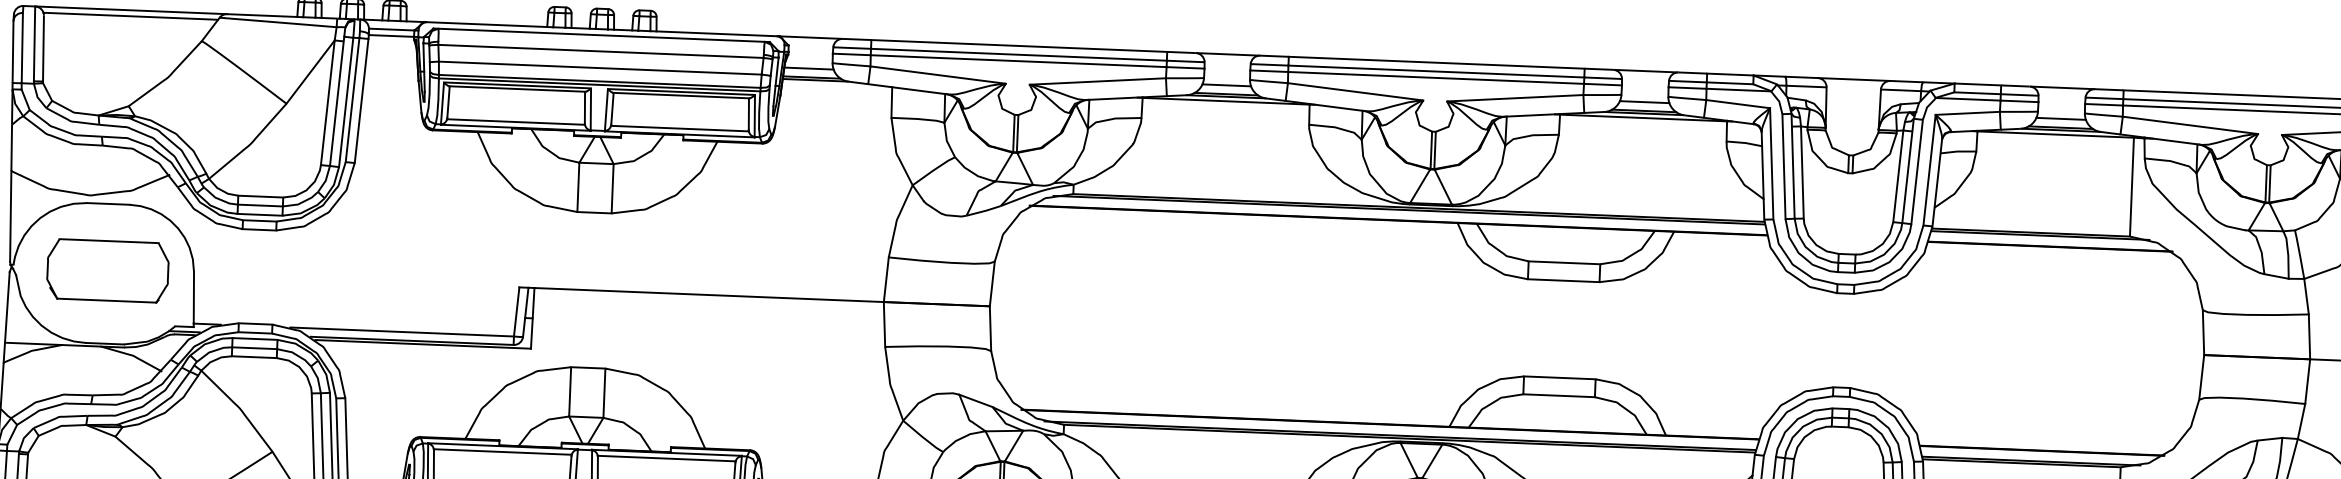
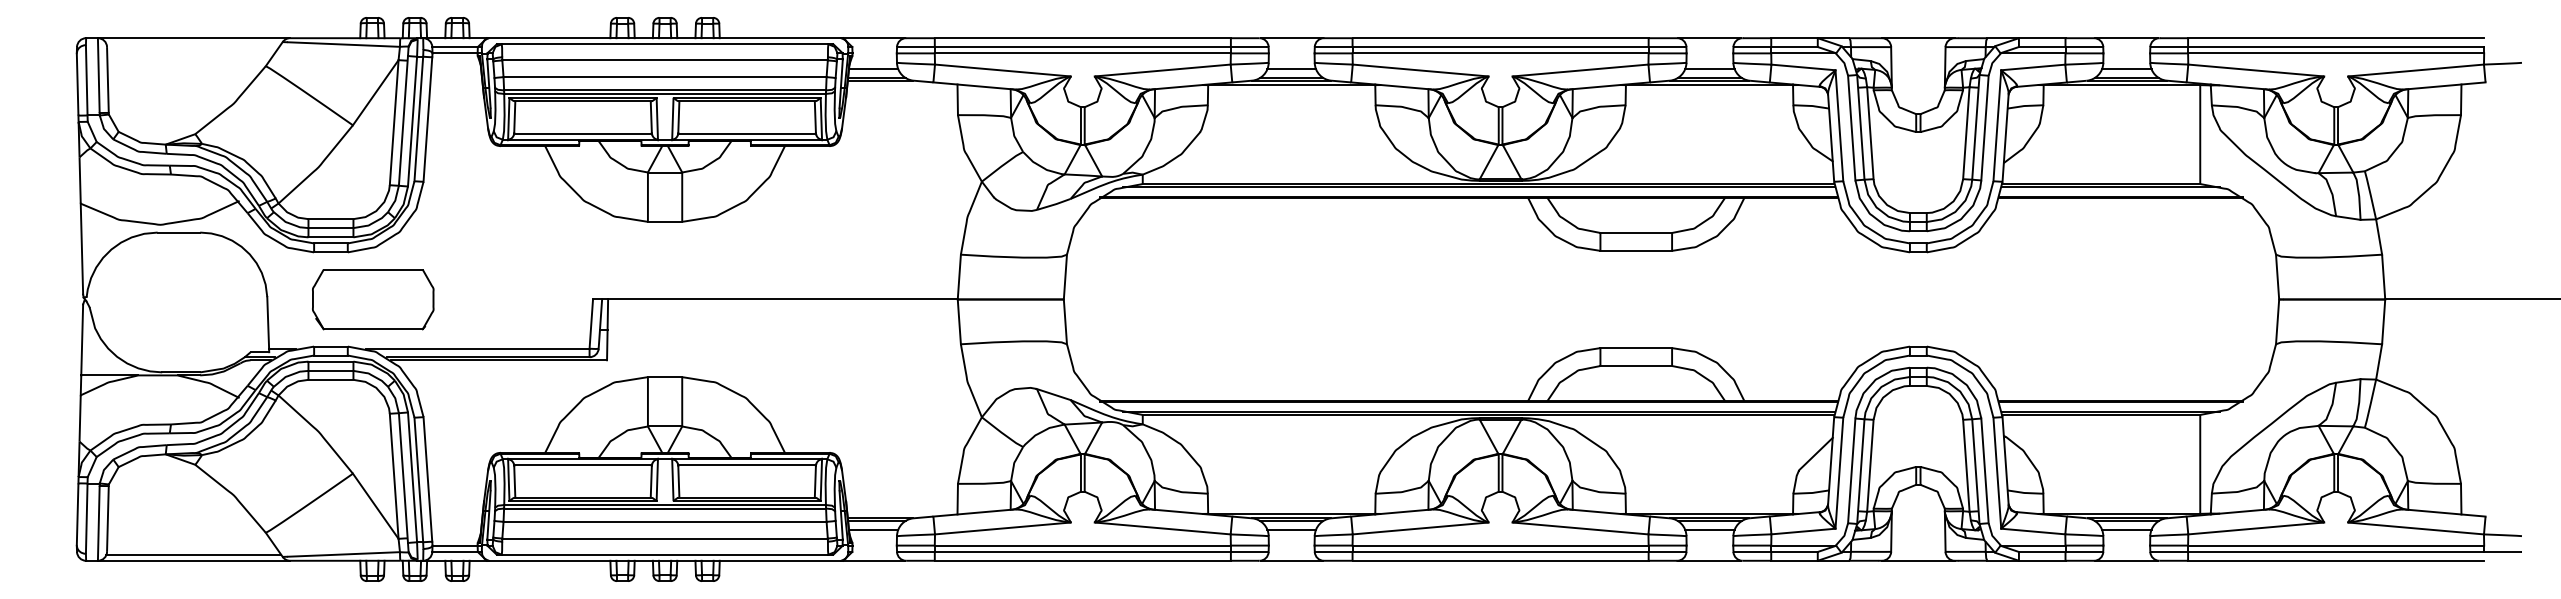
line: (130, 16) -> (193, 44), removed
part: (108, 270) -> (373, 299), moved

